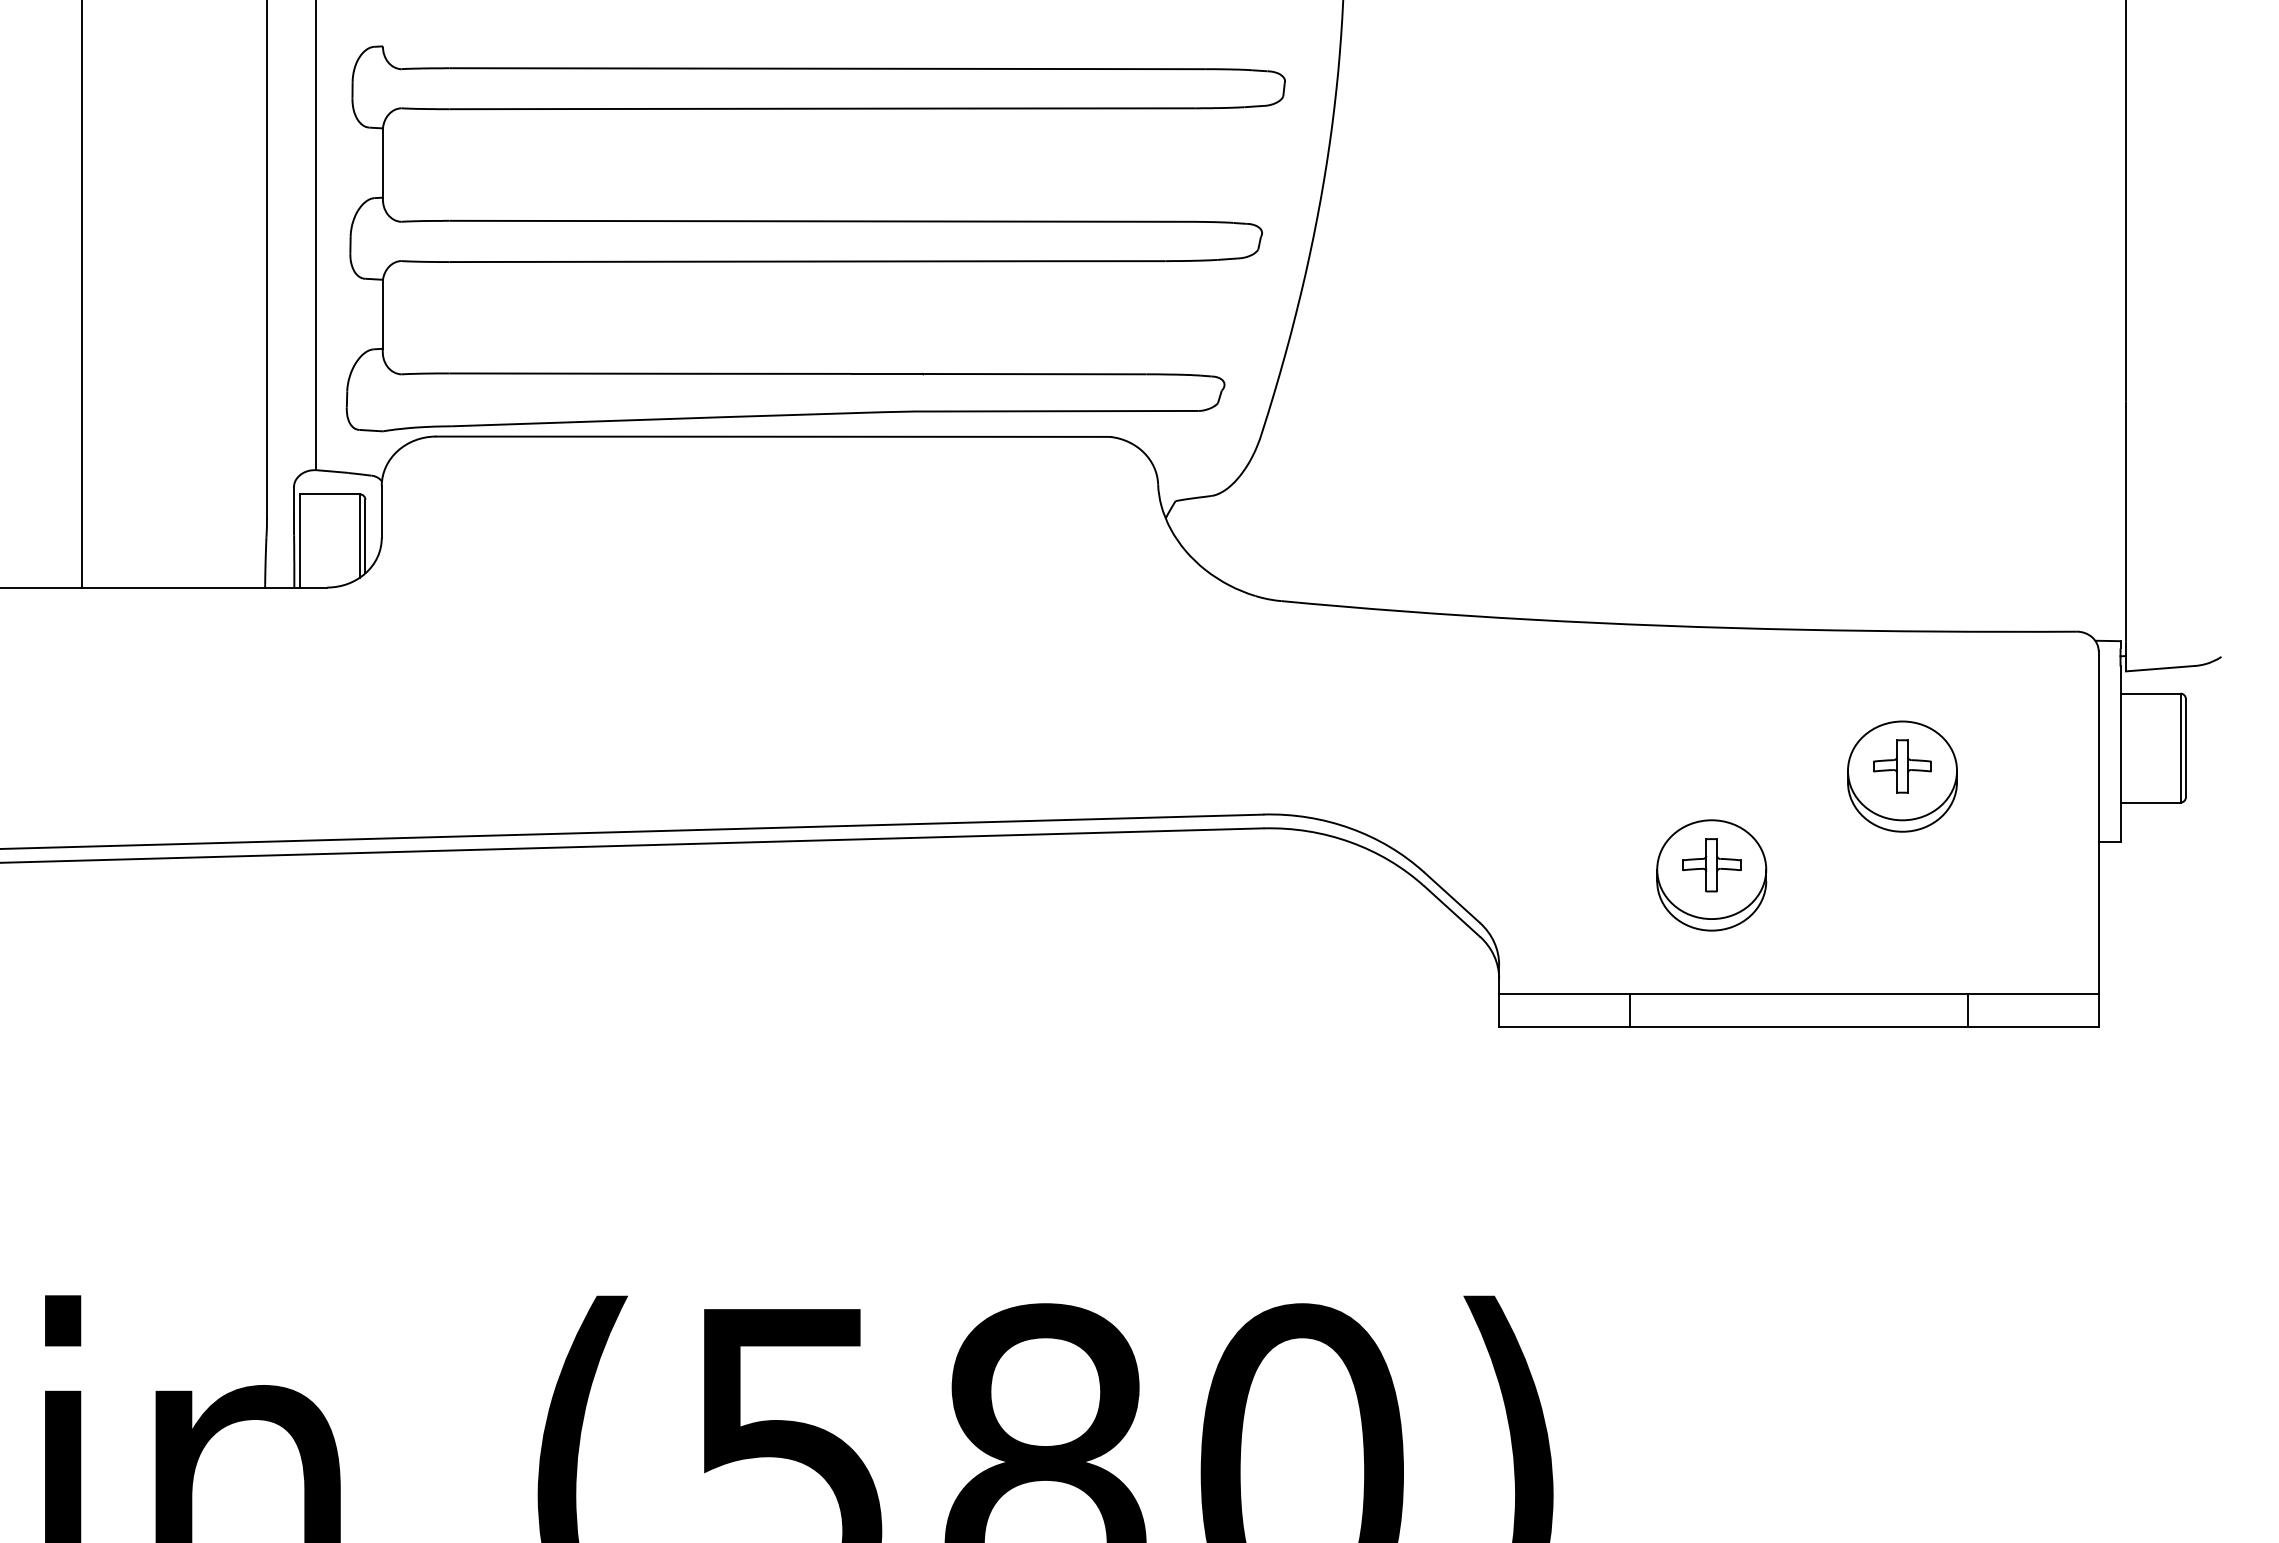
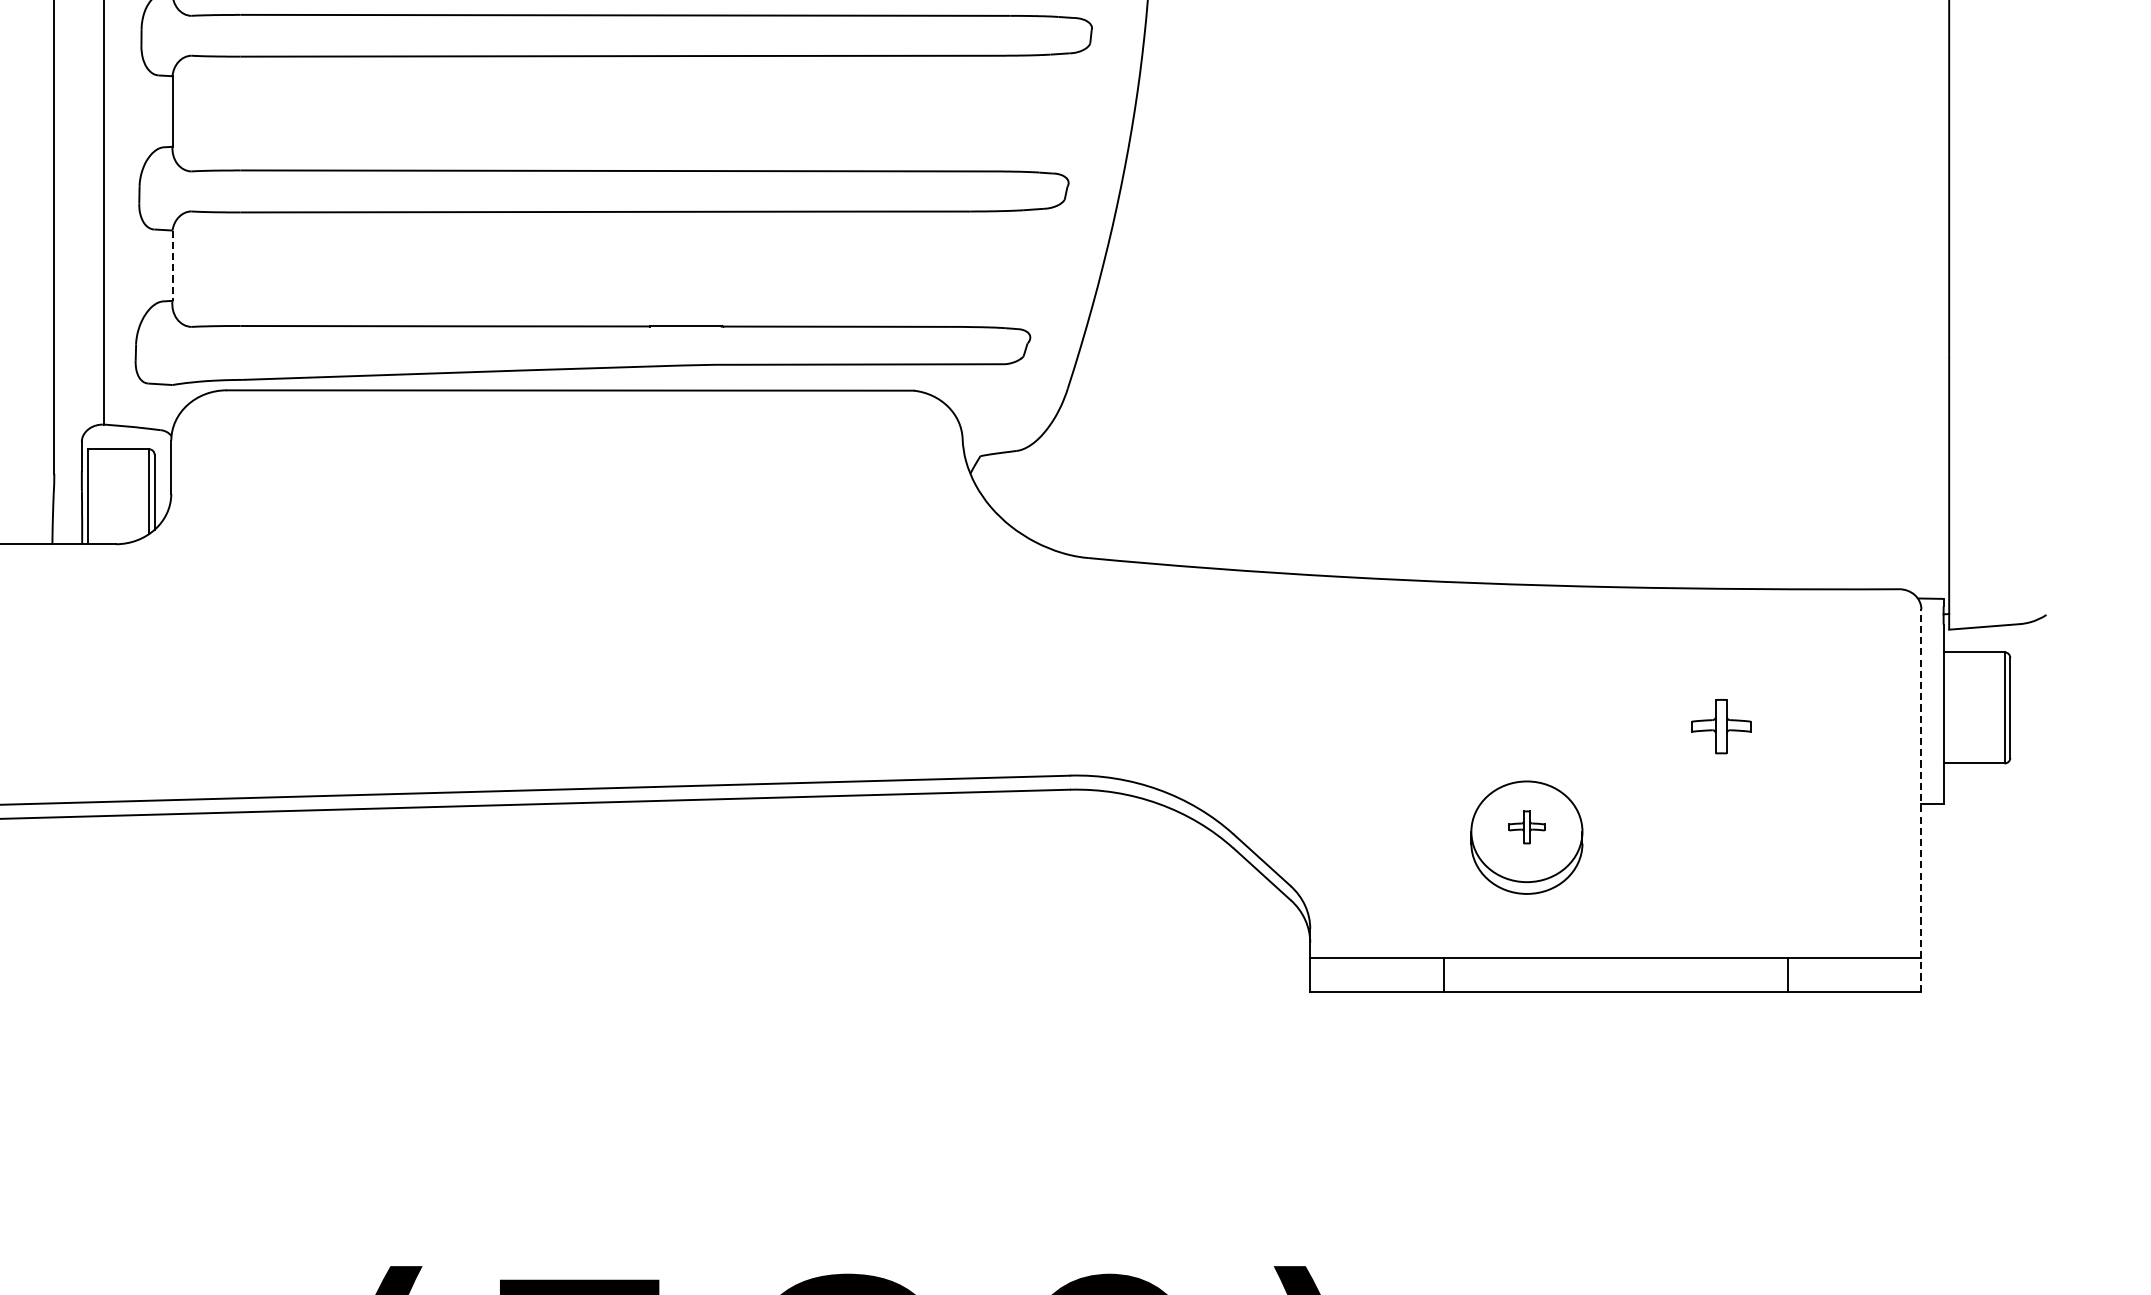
line: (382, 314) -> (172, 265), solid -> dashed
part: (1902, 776) -> (1721, 736), removed
line: (2098, 839) -> (1921, 801), solid -> dashed
part: (1711, 865) -> (1526, 827), size x0.6

